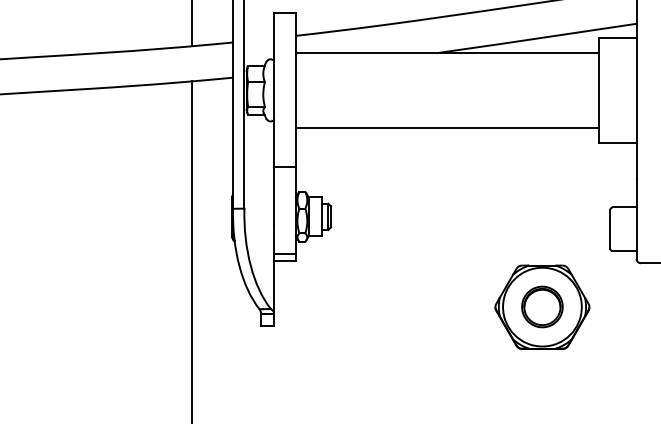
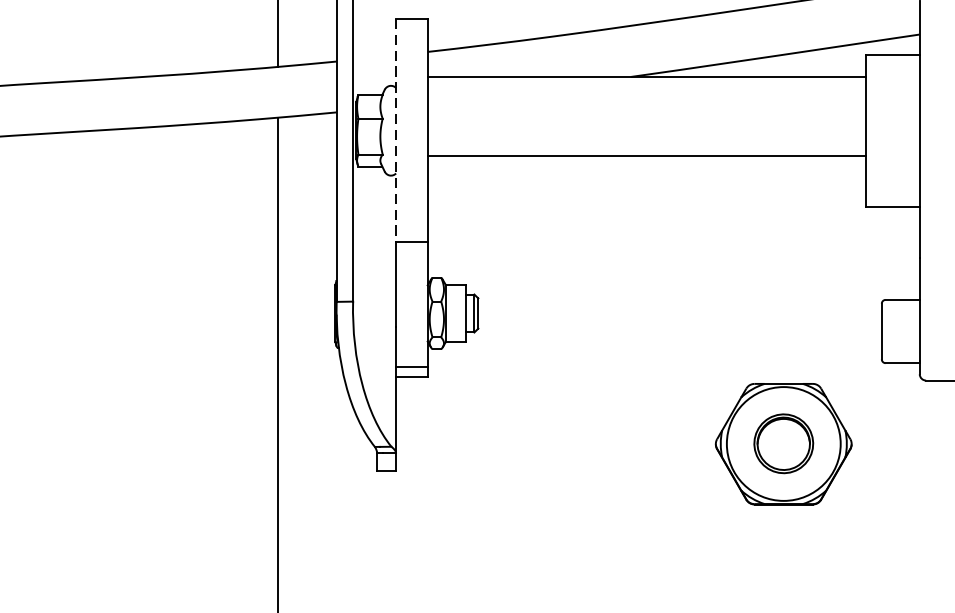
line: (274, 90) -> (396, 130), solid -> dashed
line: (447, 127) -> (646, 155), moved

